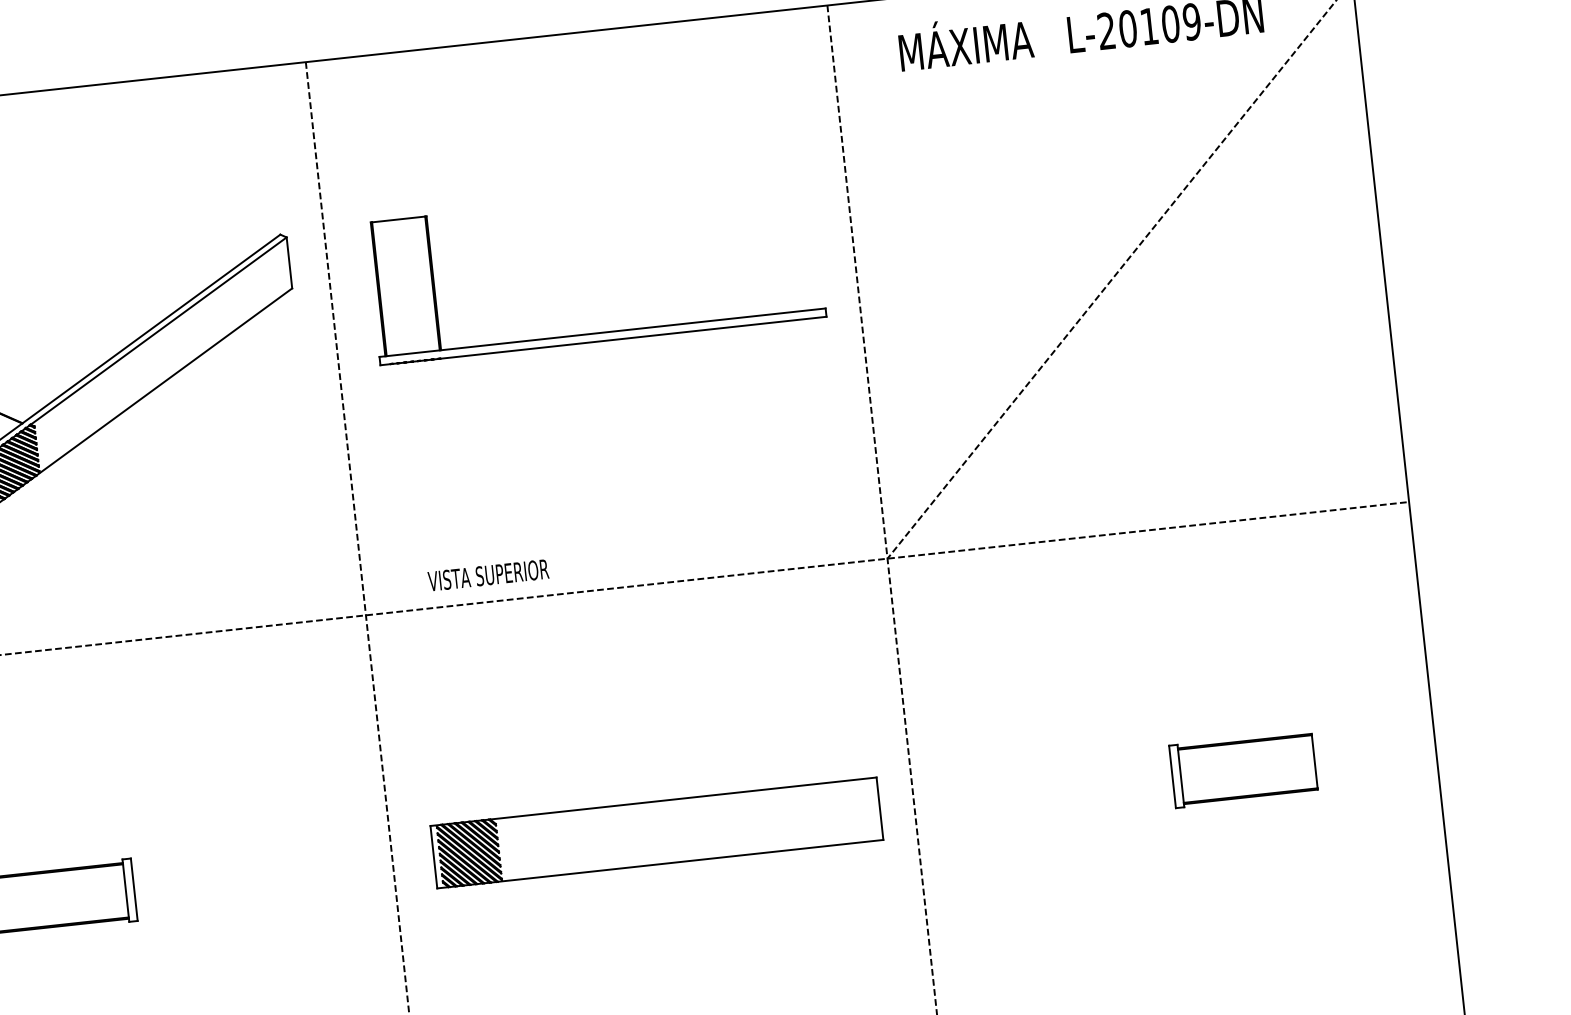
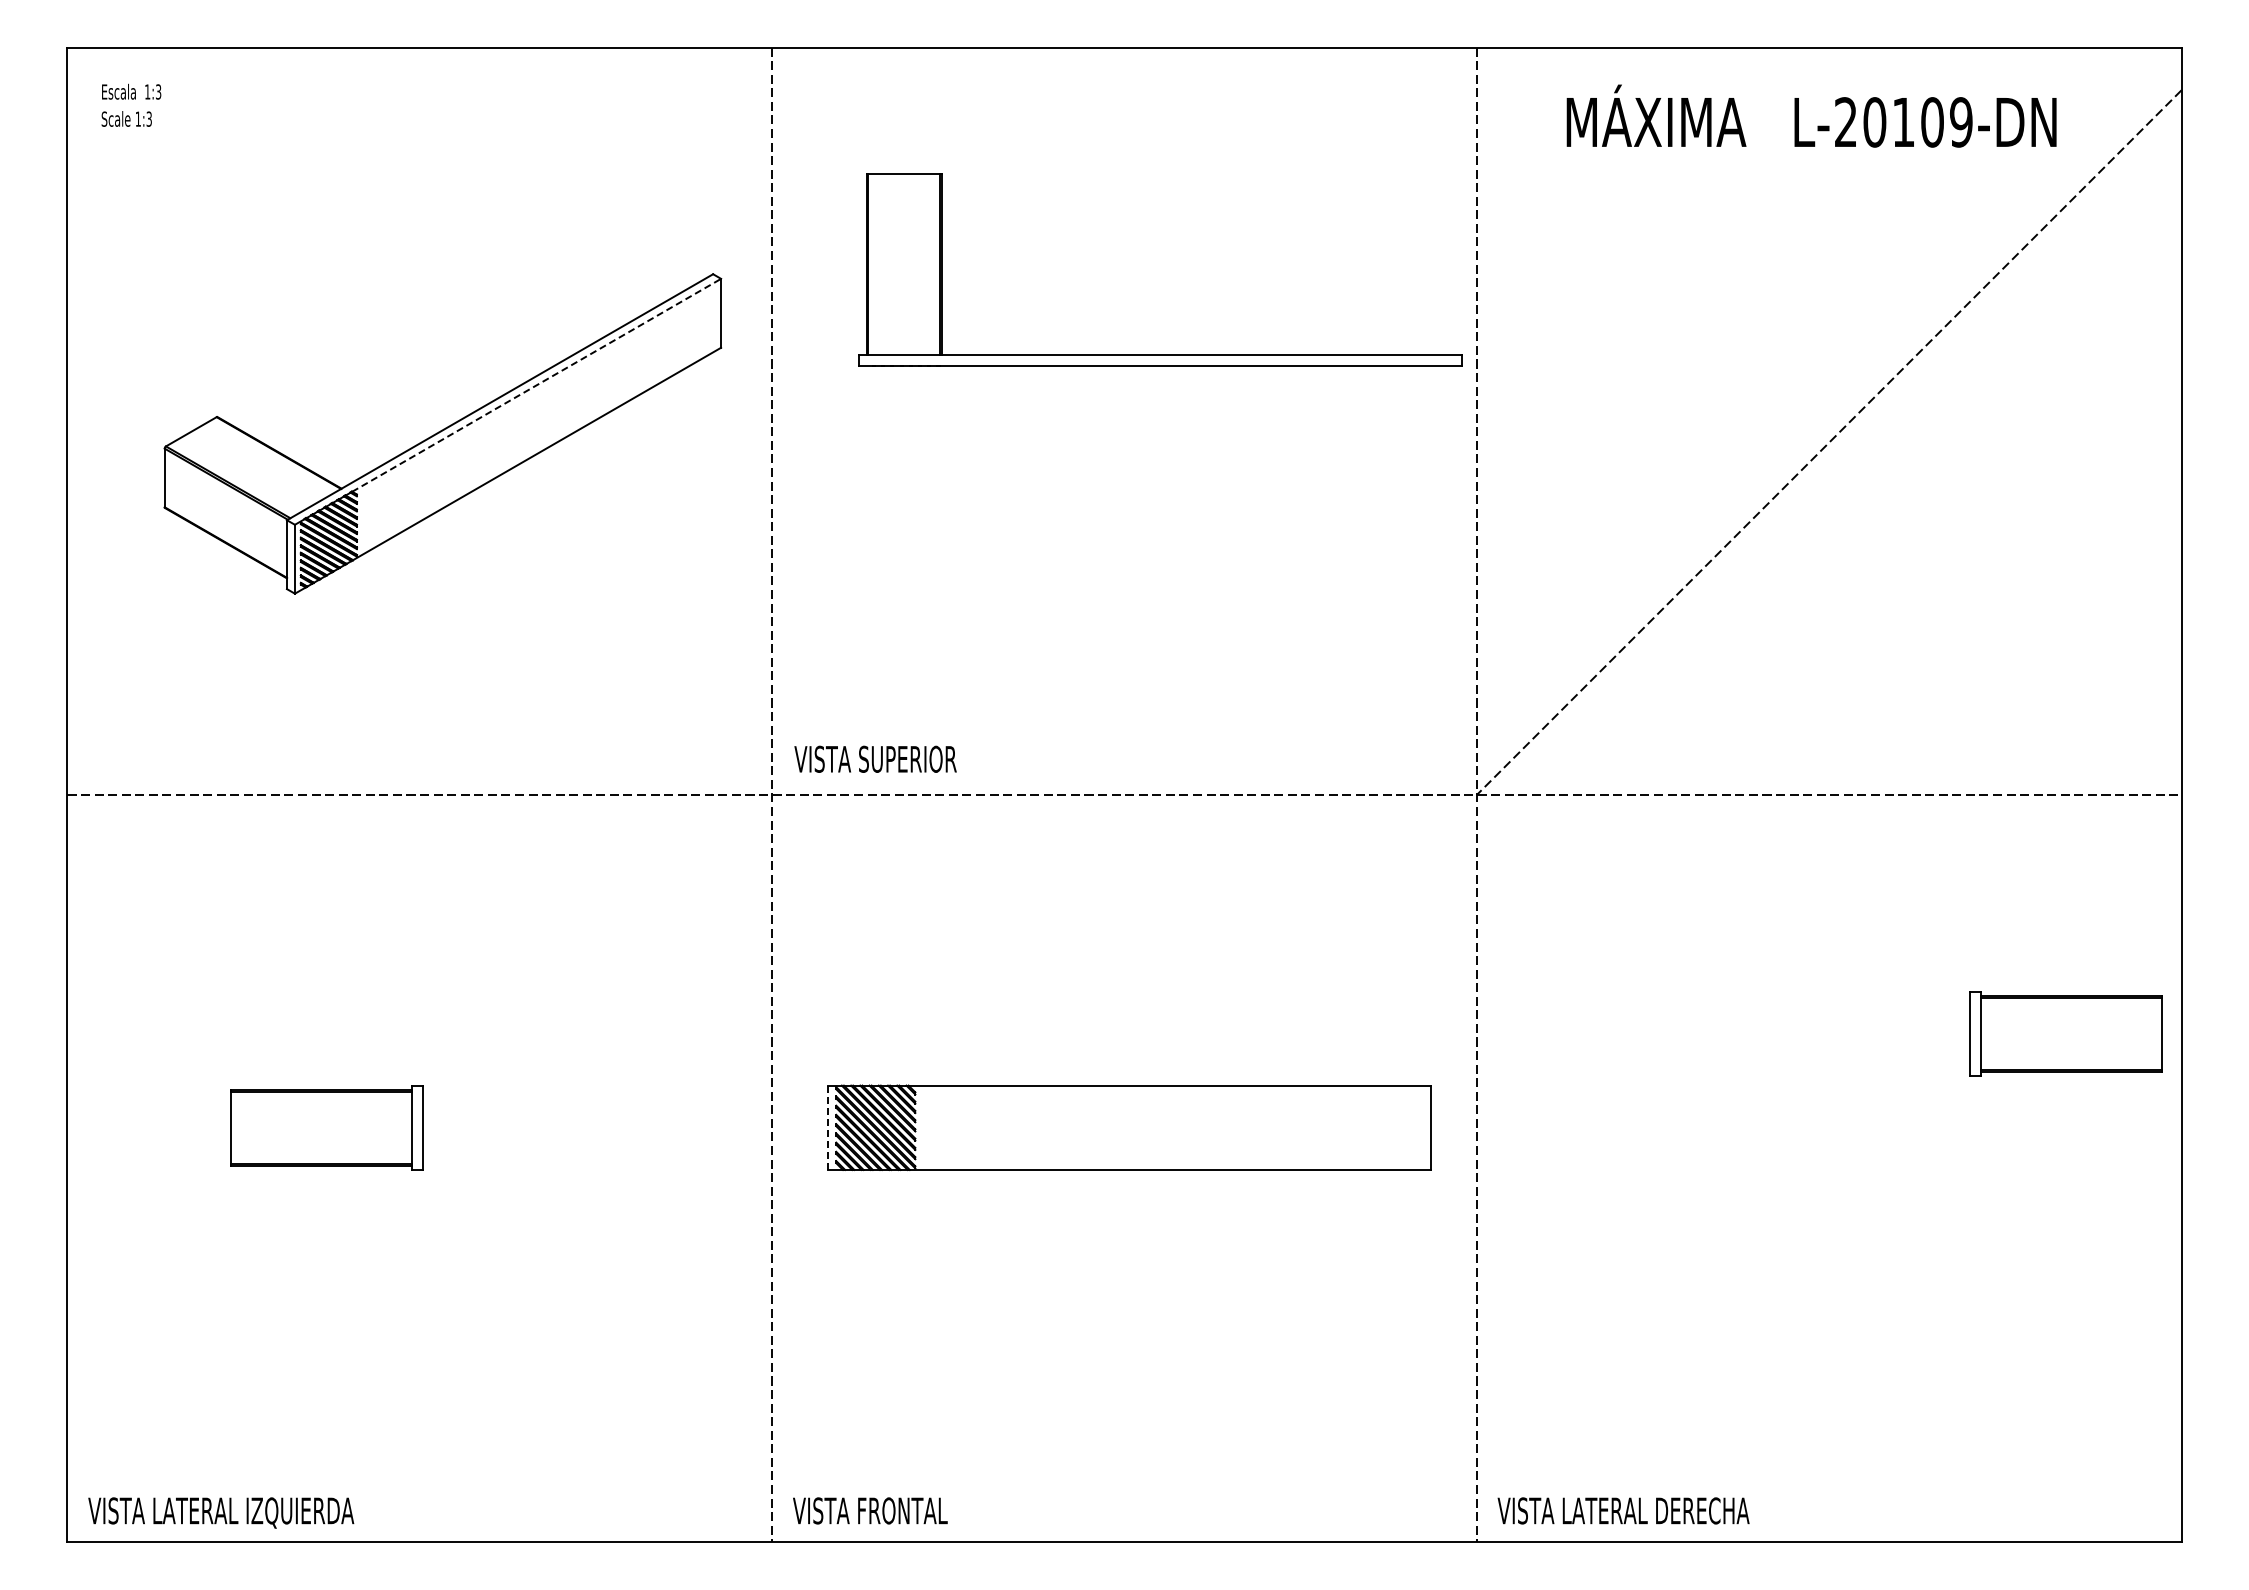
line: (159, 331) -> (537, 385), solid -> dashed
part: (602, 332) -> (1160, 354), moved
text: (488, 574) -> (875, 758), moved
part: (1243, 769) -> (2065, 1033), moved
line: (433, 857) -> (827, 1127), solid -> dashed

